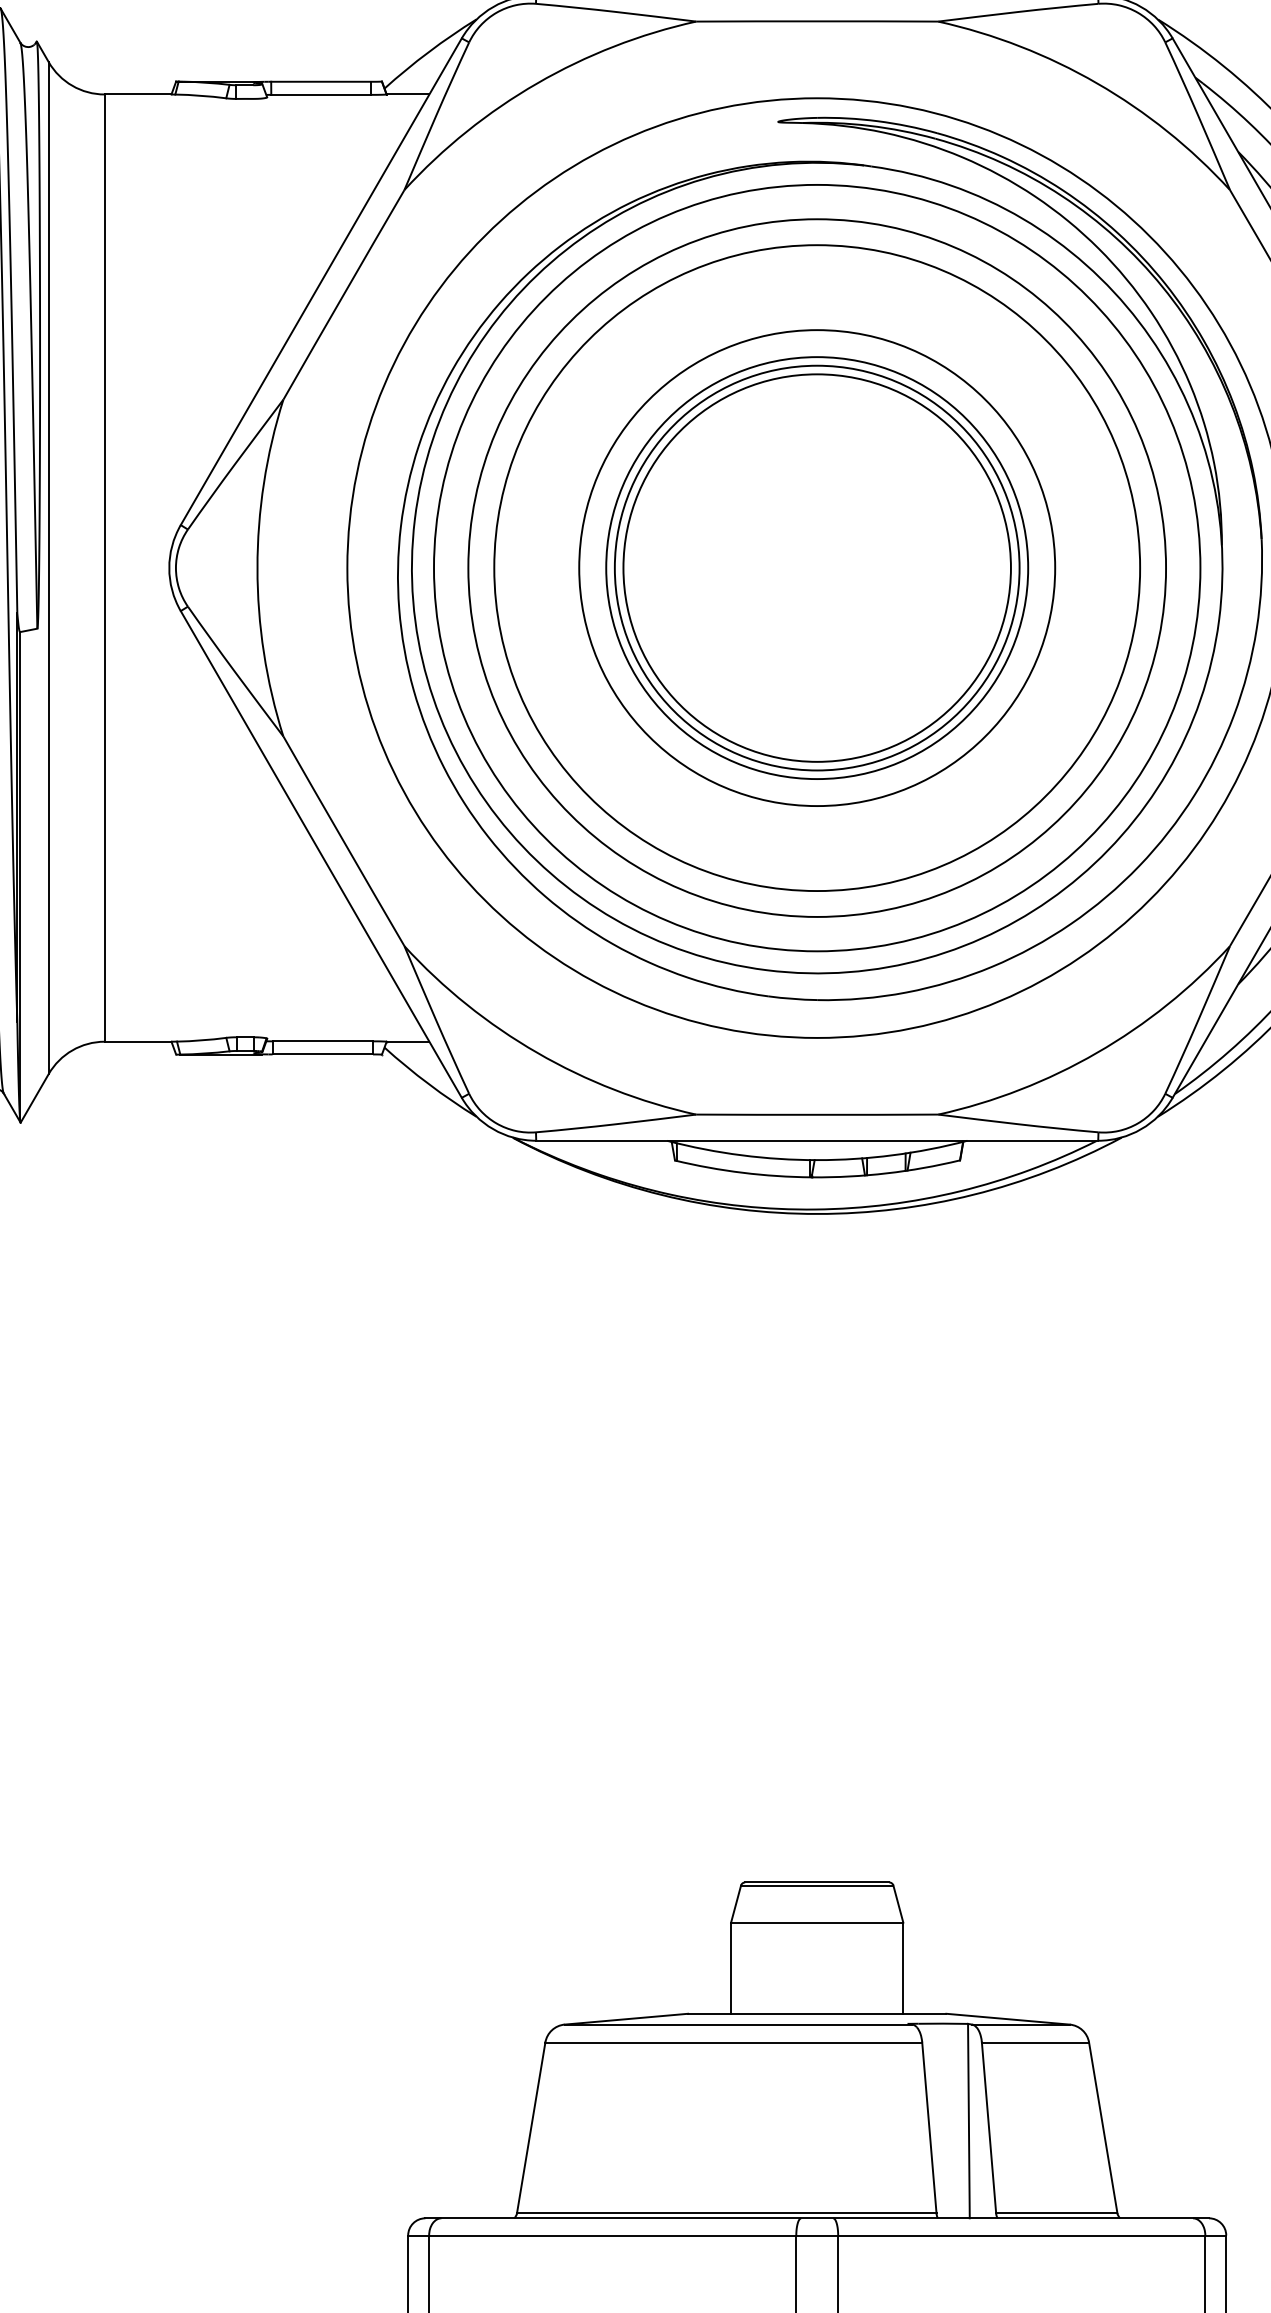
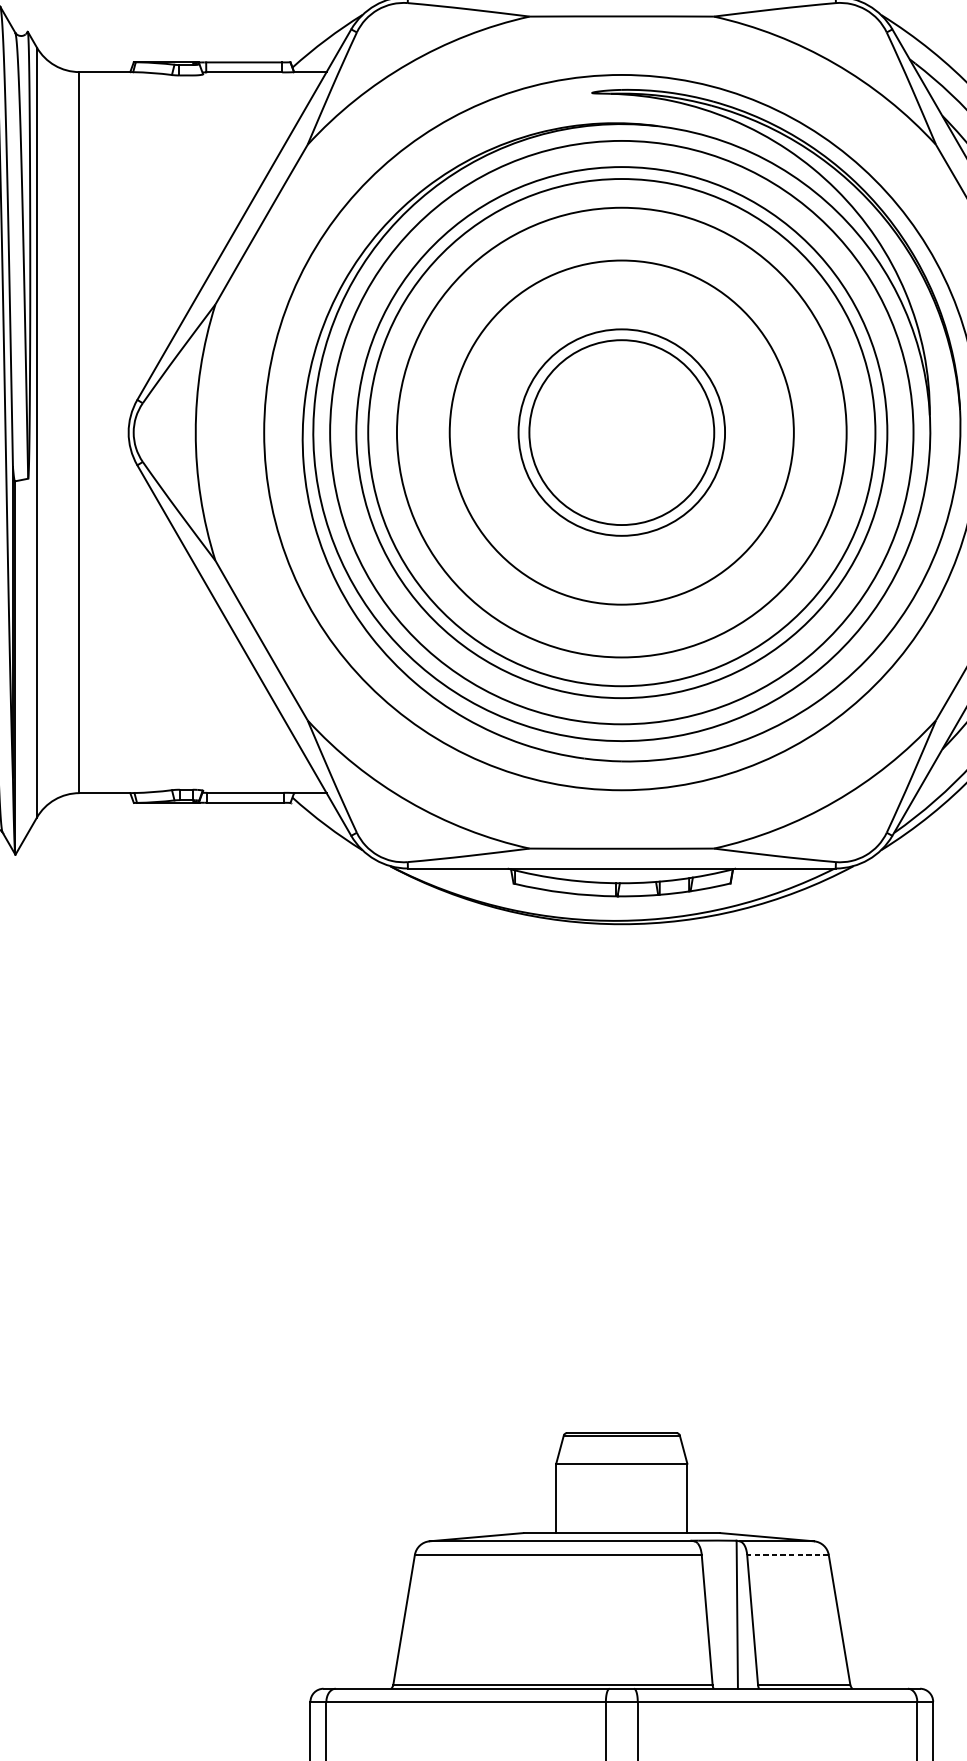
circle: (816, 567) -> (621, 432), size x0.6
circle: (816, 567) -> (621, 432), size x0.7
circle: (817, 568) -> (622, 432), size x0.7
circle: (817, 568) -> (622, 432), size x1.4
circle: (817, 568) -> (622, 432), size x1.4
line: (1035, 2042) -> (787, 1554), solid -> dashed

